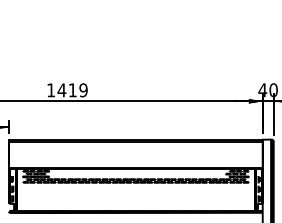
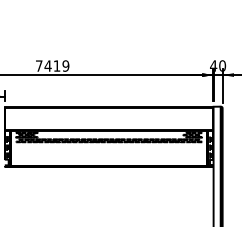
text: (51, 89) -> (39, 65), 1419 -> 7419

